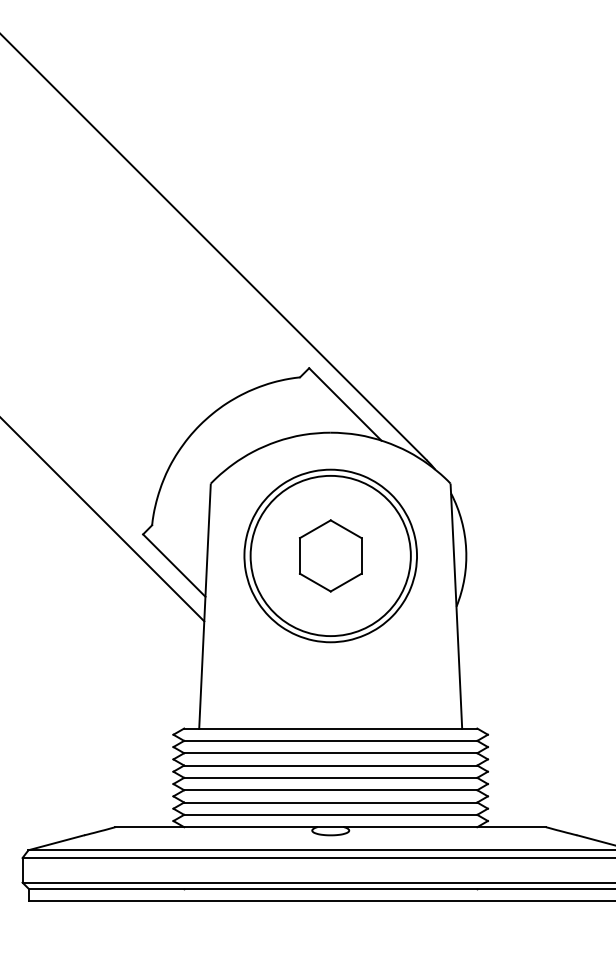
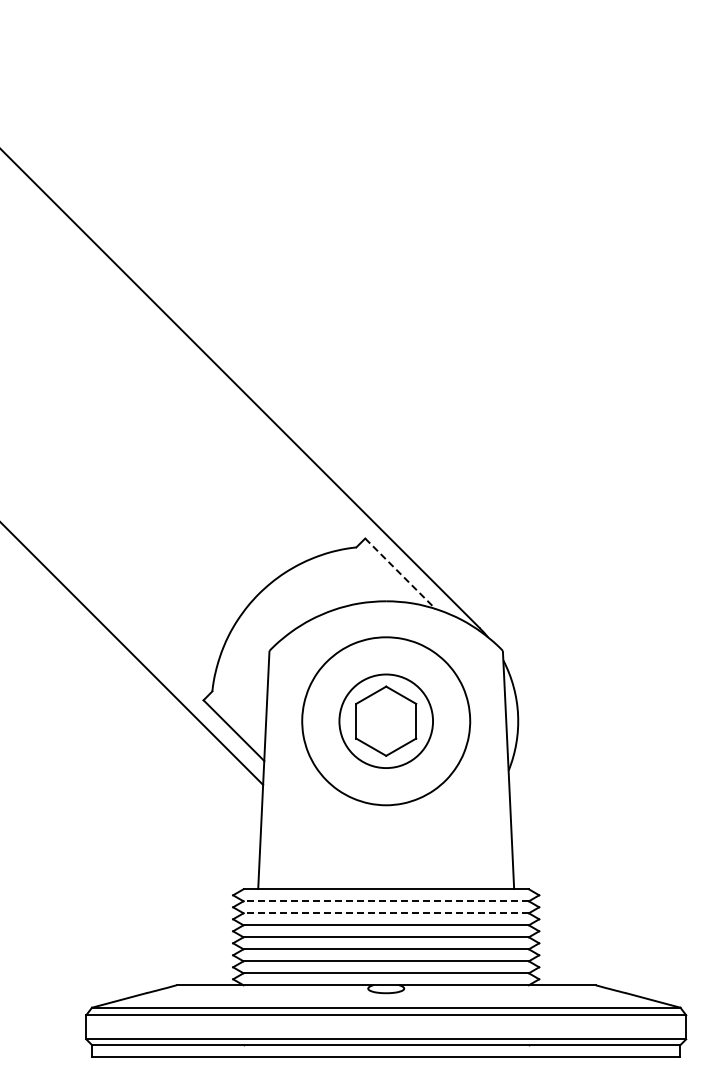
line: (345, 404) -> (400, 573), solid -> dashed
circle: (331, 556) -> (386, 721), size x0.6
line: (331, 741) -> (386, 901), solid -> dashed
line: (331, 753) -> (386, 913), solid -> dashed

